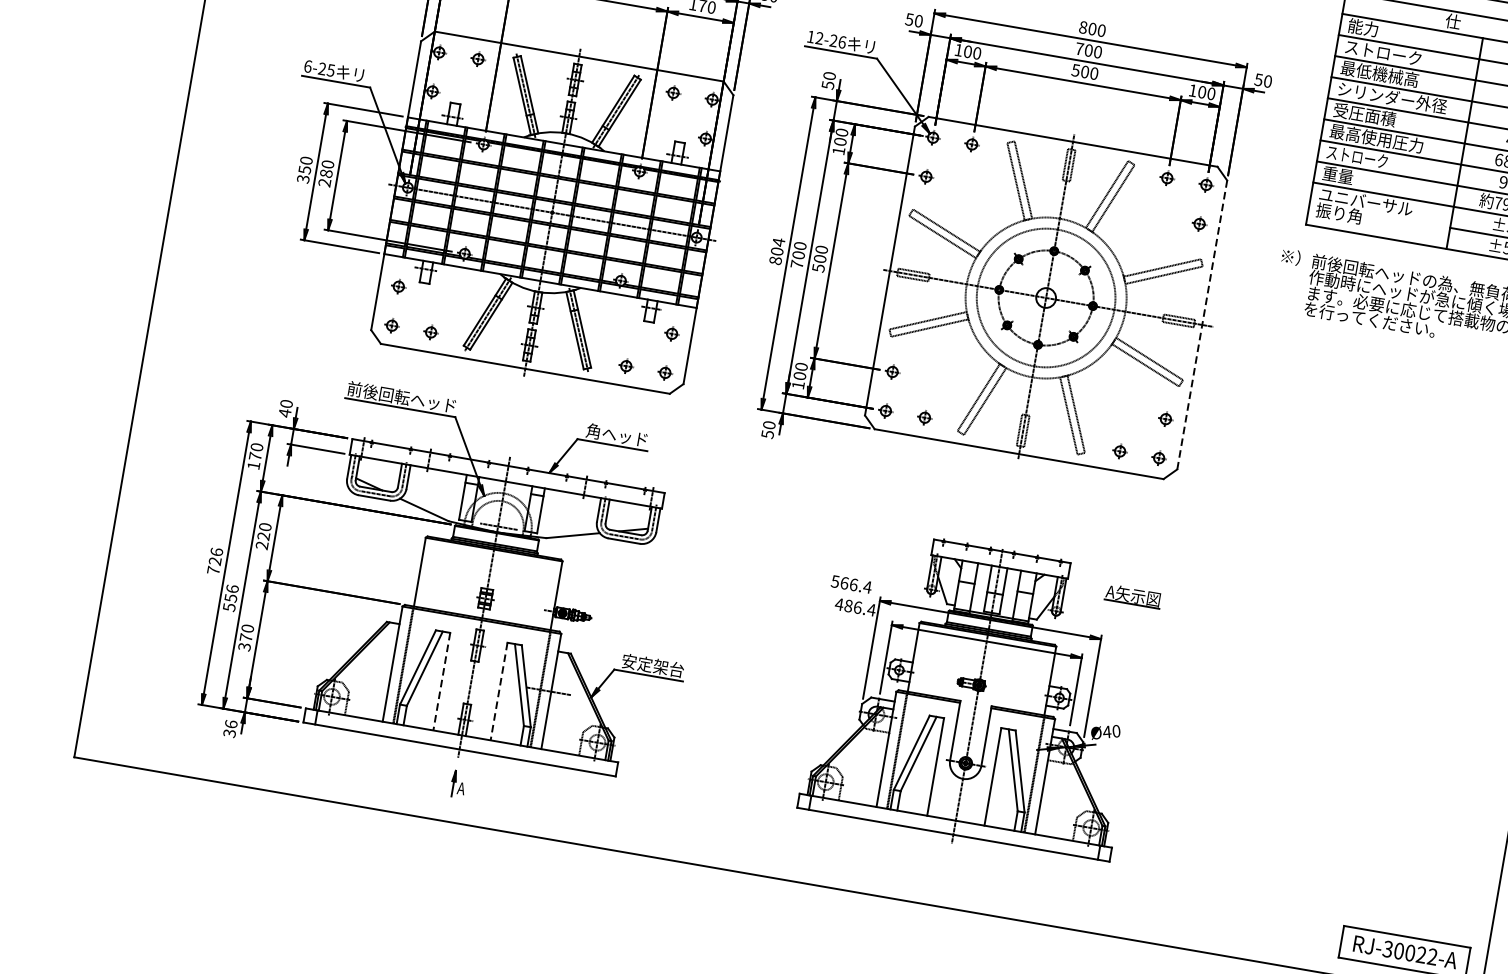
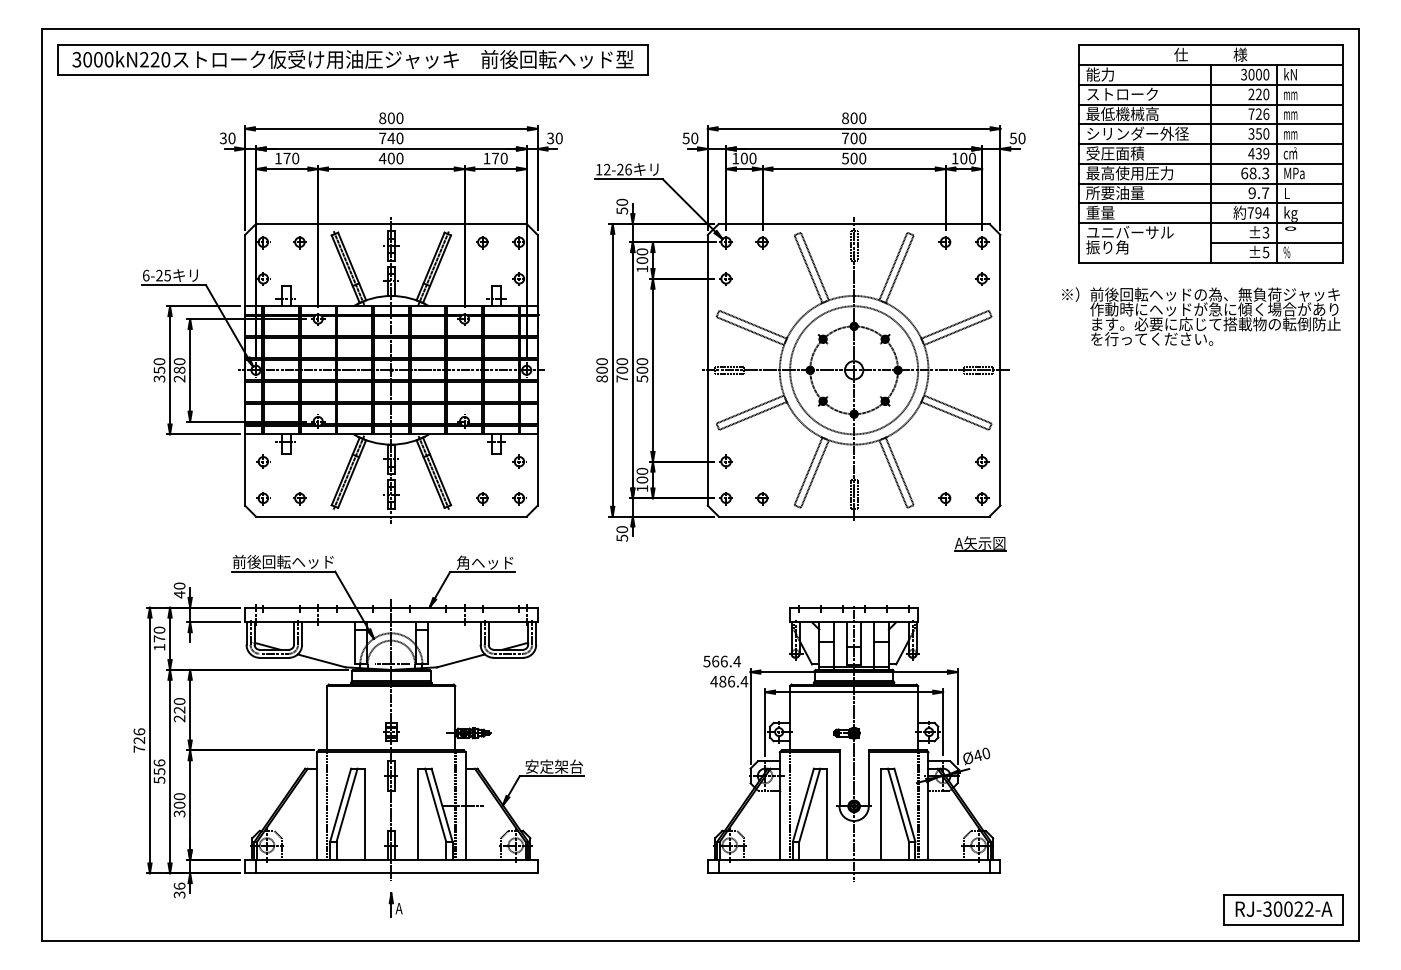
text: (1357, 157) -> (1115, 193), ストローク -> 所要油量
text: (778, 242) -> (601, 361), 804 -> 800
line: (1202, 324) -> (1000, 369), dashed -> solid
part: (1133, 595) -> (980, 543), moved
text: (246, 636) -> (179, 804), 370 -> 300
line: (441, 681) -> (364, 814), dashed -> solid
line: (499, 691) -> (418, 814), dashed -> solid

